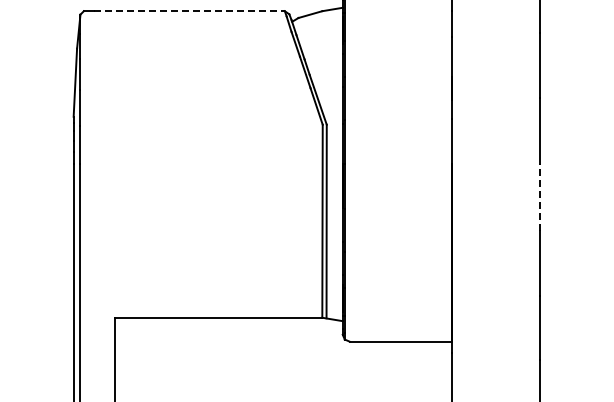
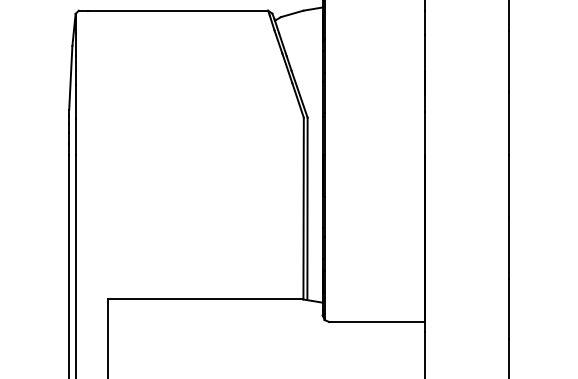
line: (189, 11) -> (178, 10), dashed -> solid
line: (540, 197) -> (508, 186), dashed -> solid

